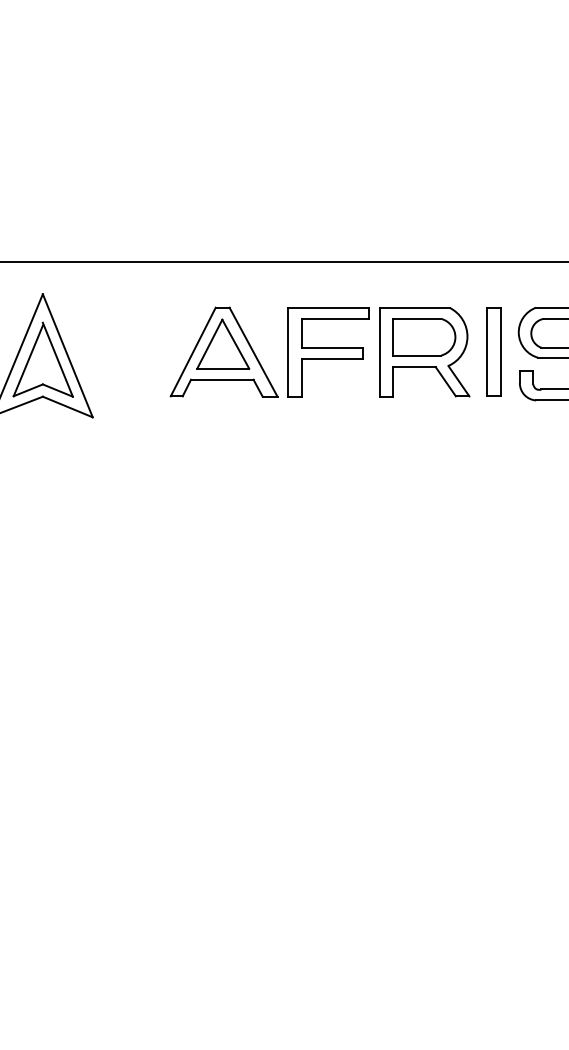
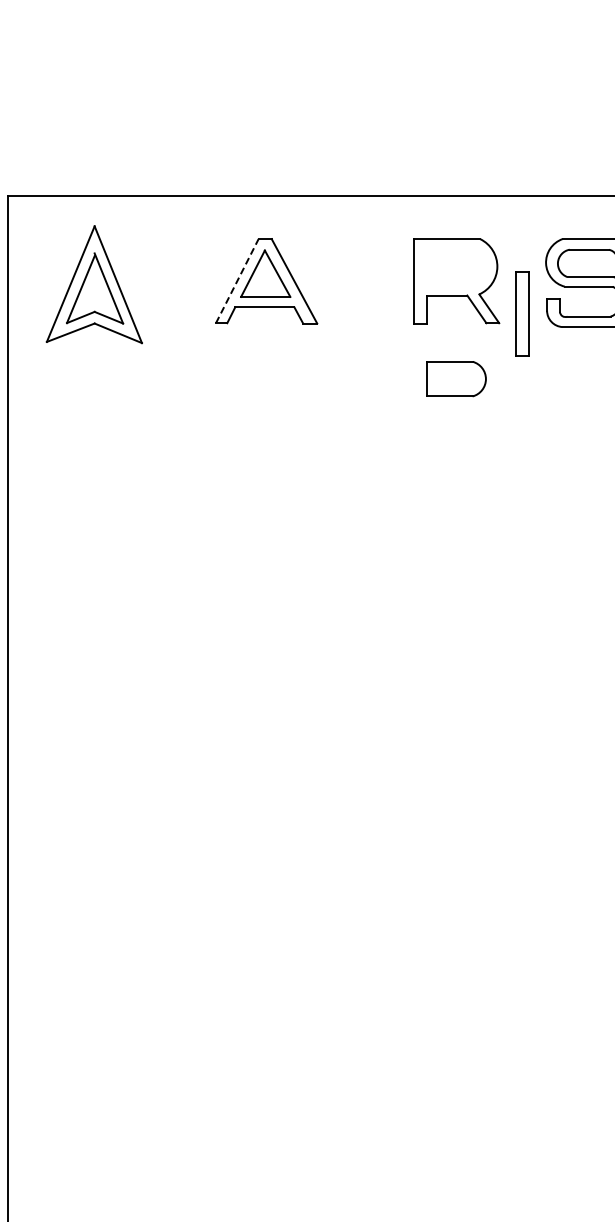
part: (424, 337) -> (456, 379), moved
line: (193, 351) -> (237, 280), solid -> dashed
part: (493, 351) -> (522, 313), moved
part: (328, 352) -> (365, 281), removed

